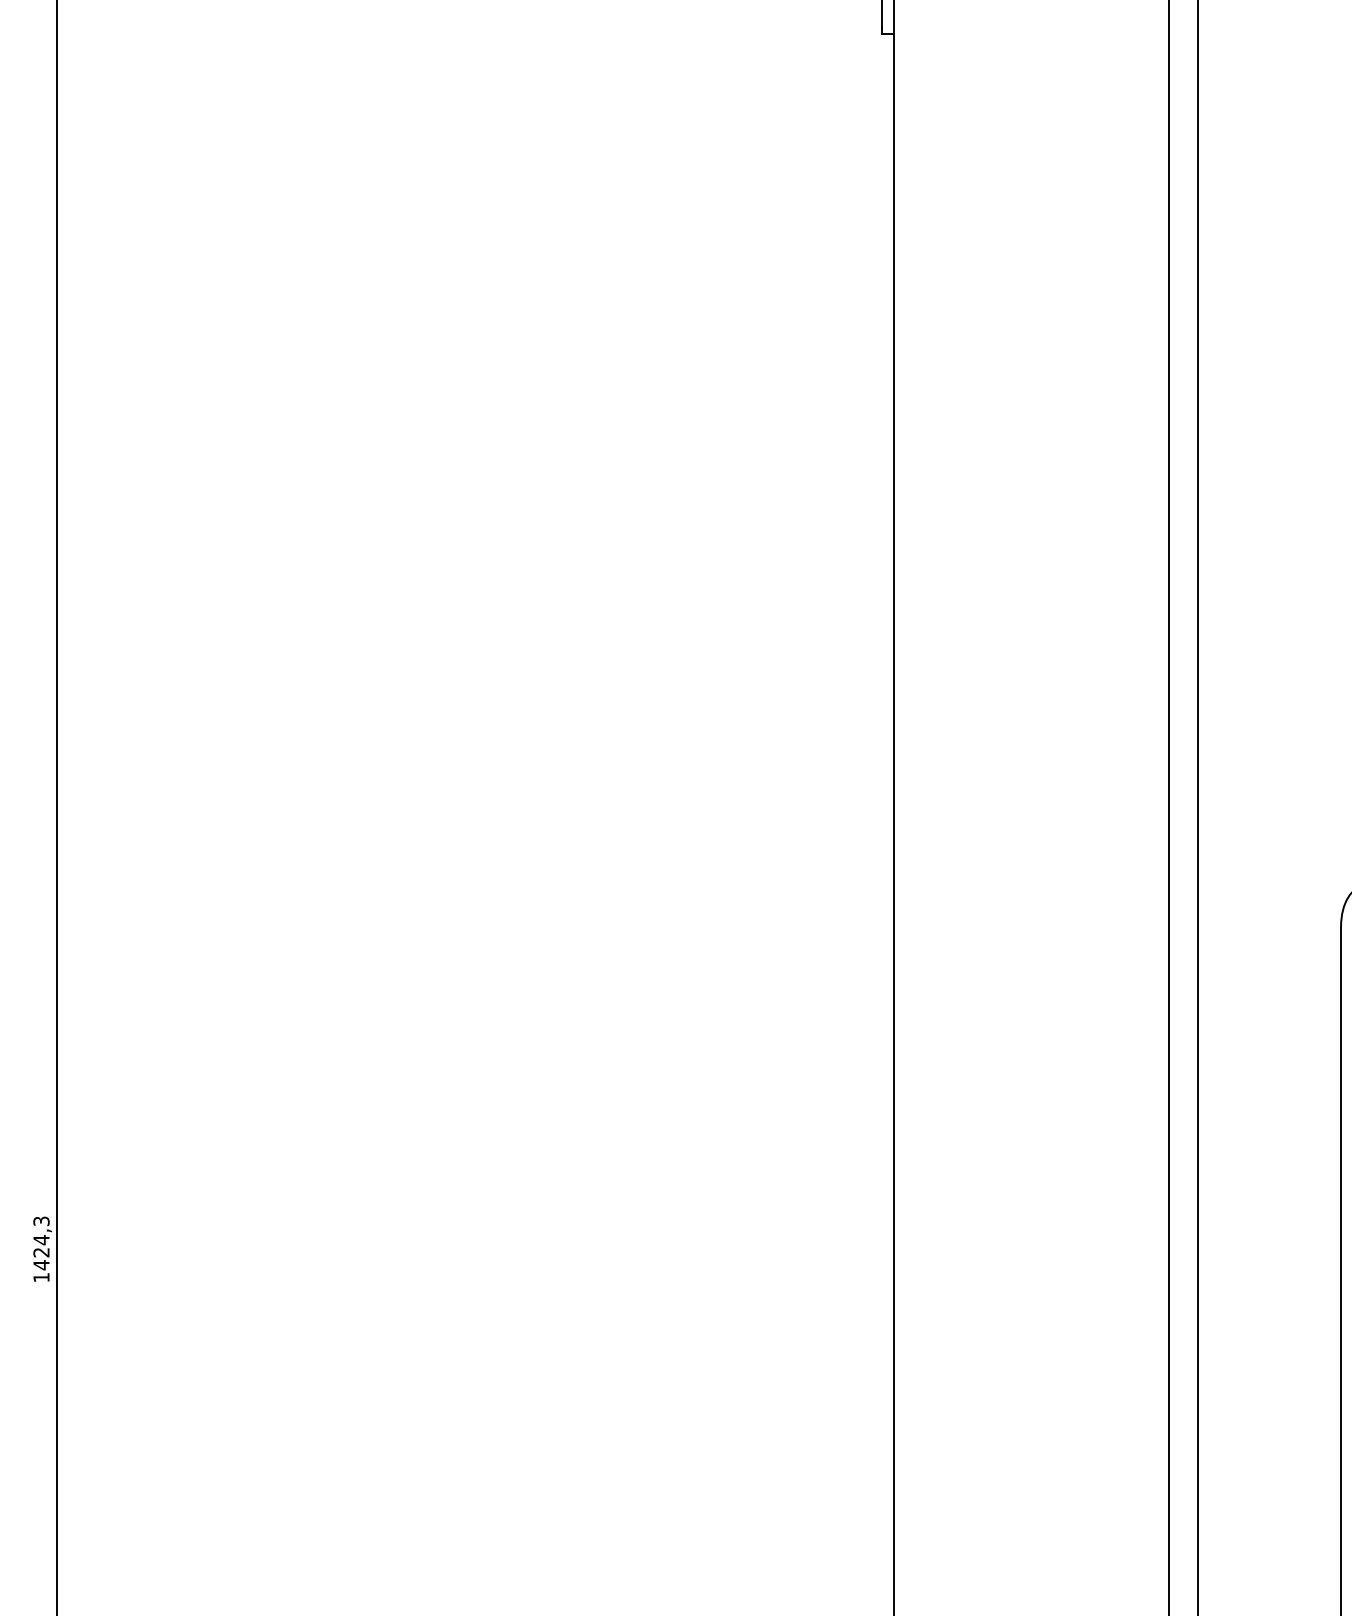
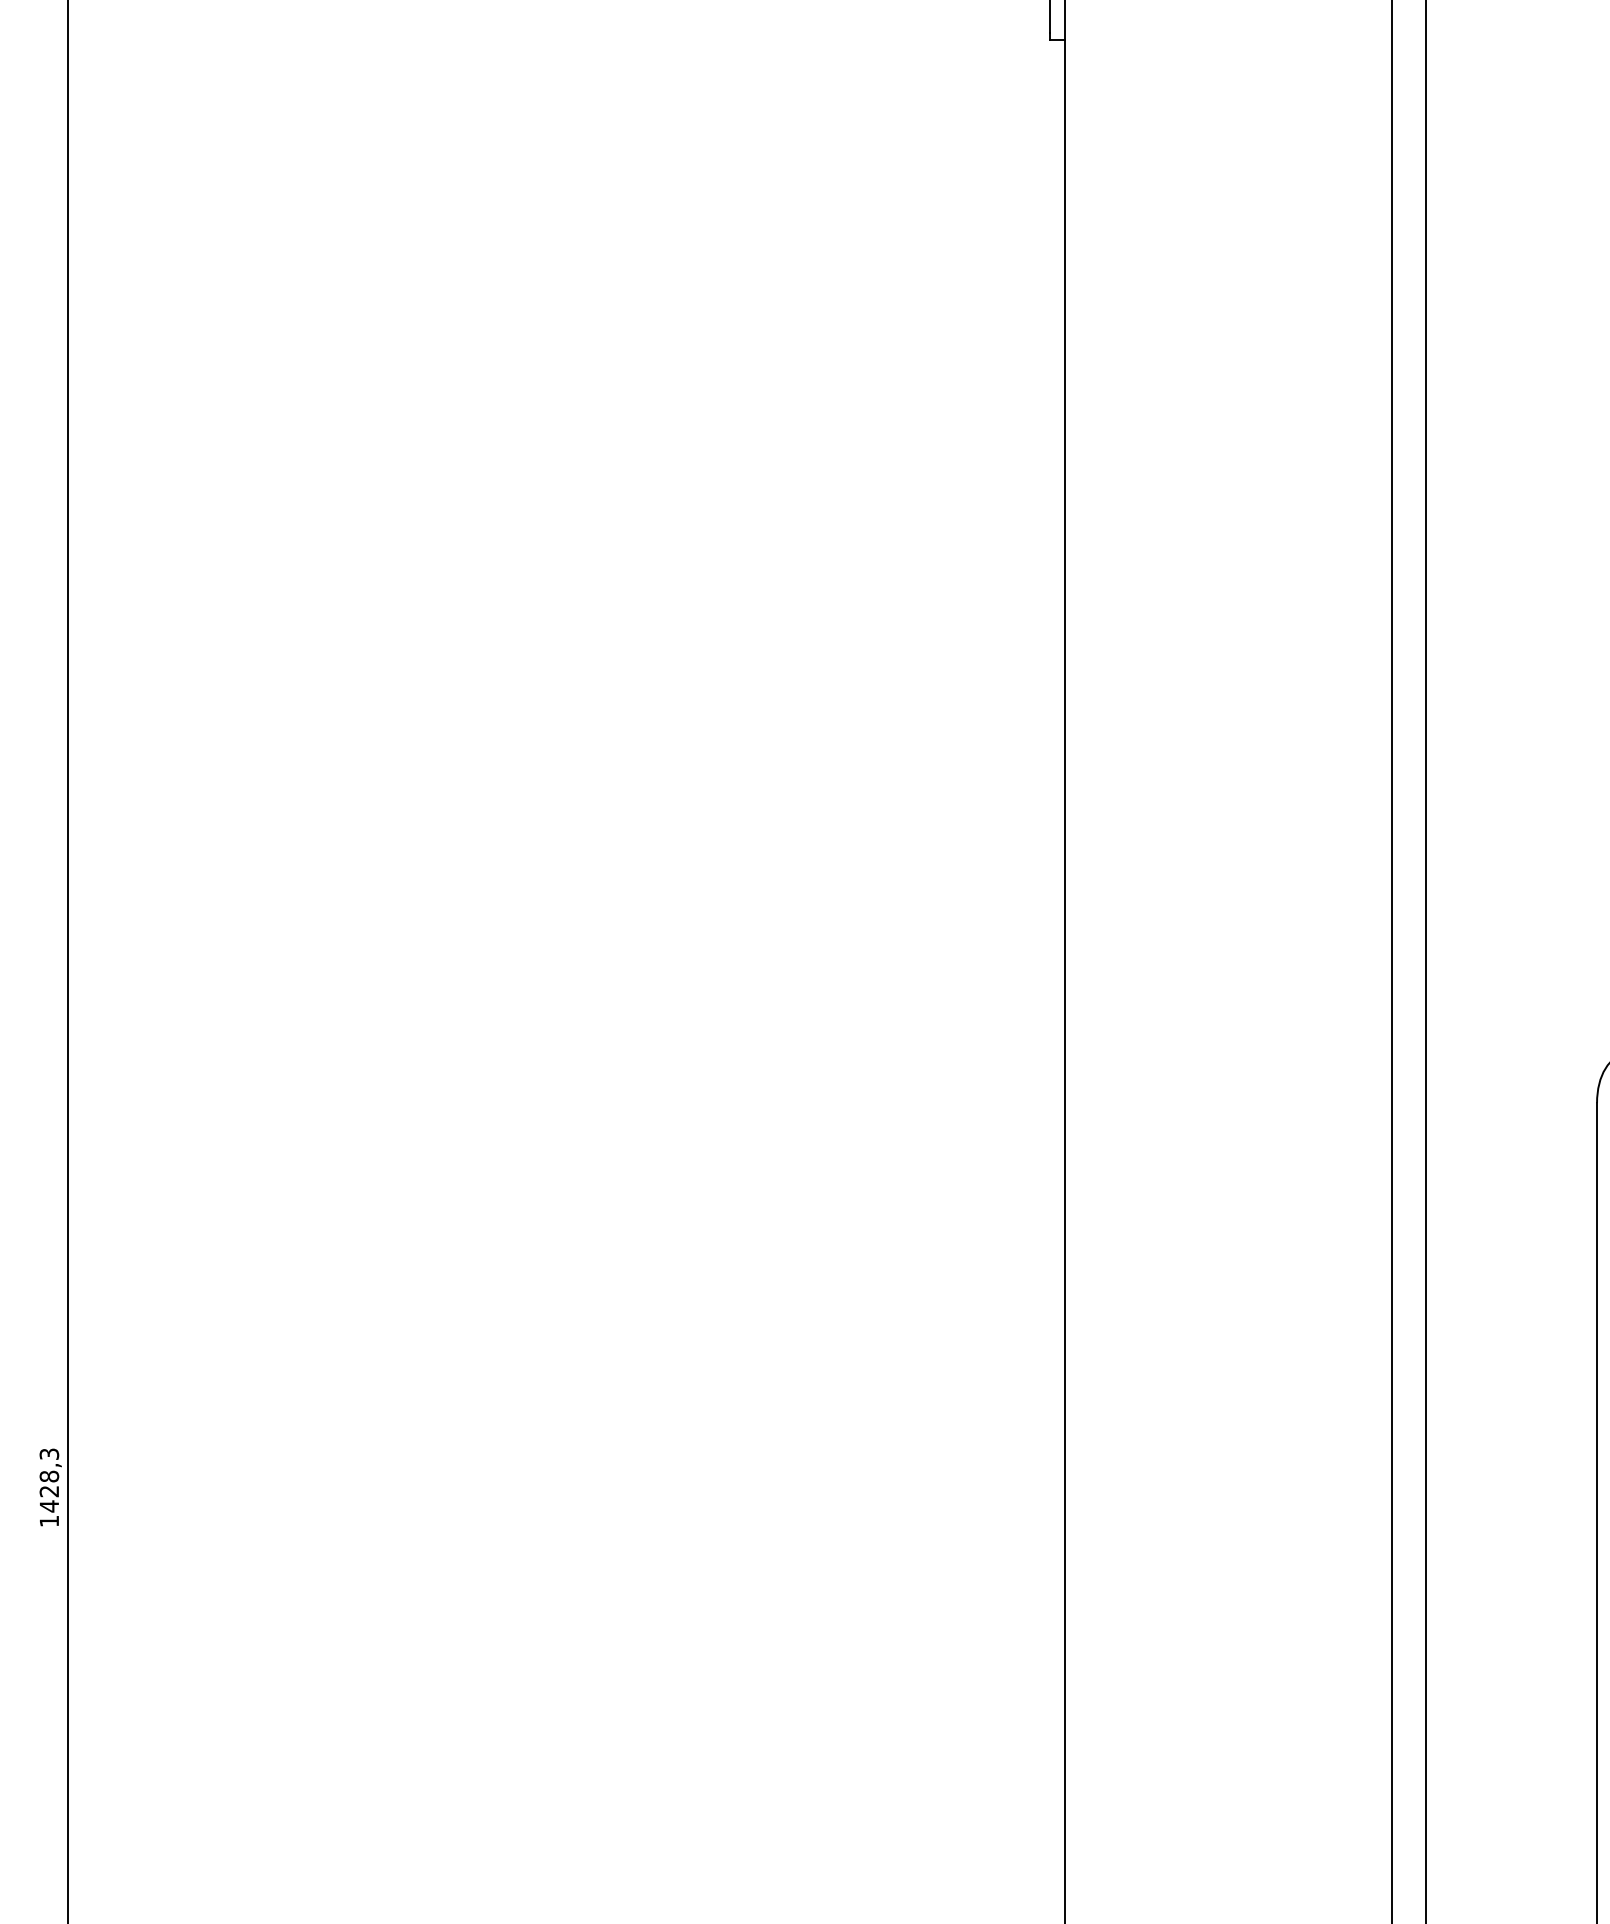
text: (41, 1240) -> (49, 1476), 1424,3 -> 1428,3

